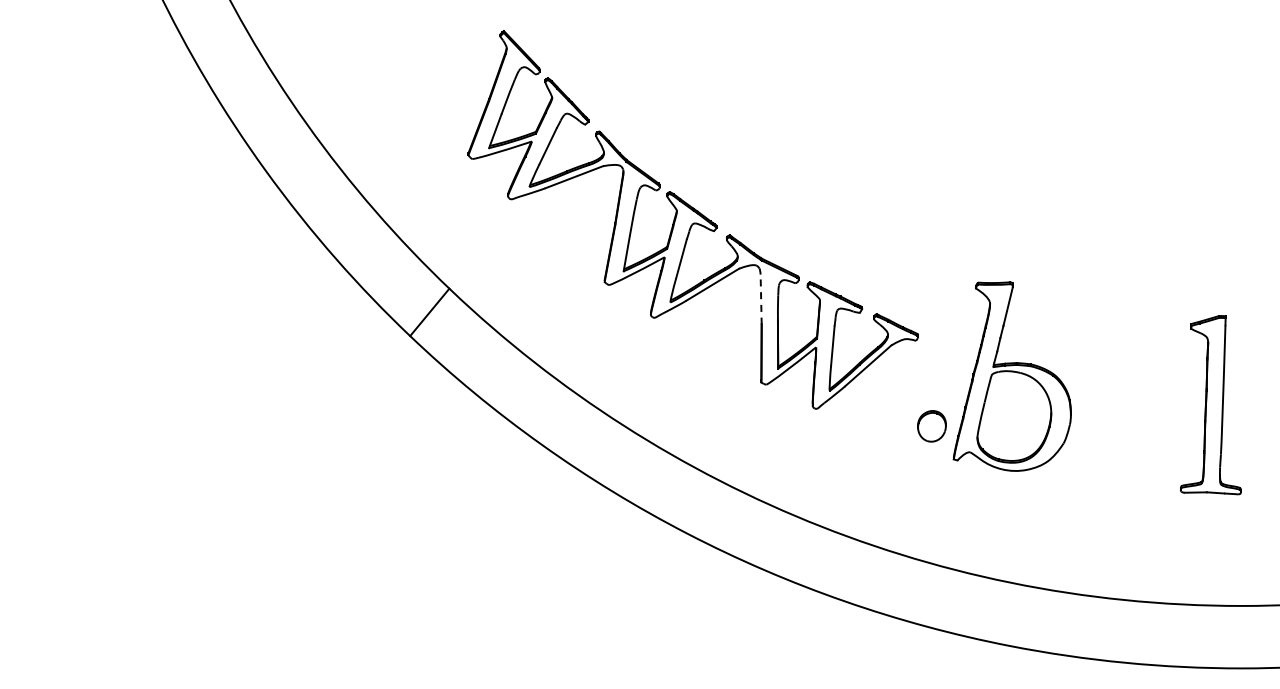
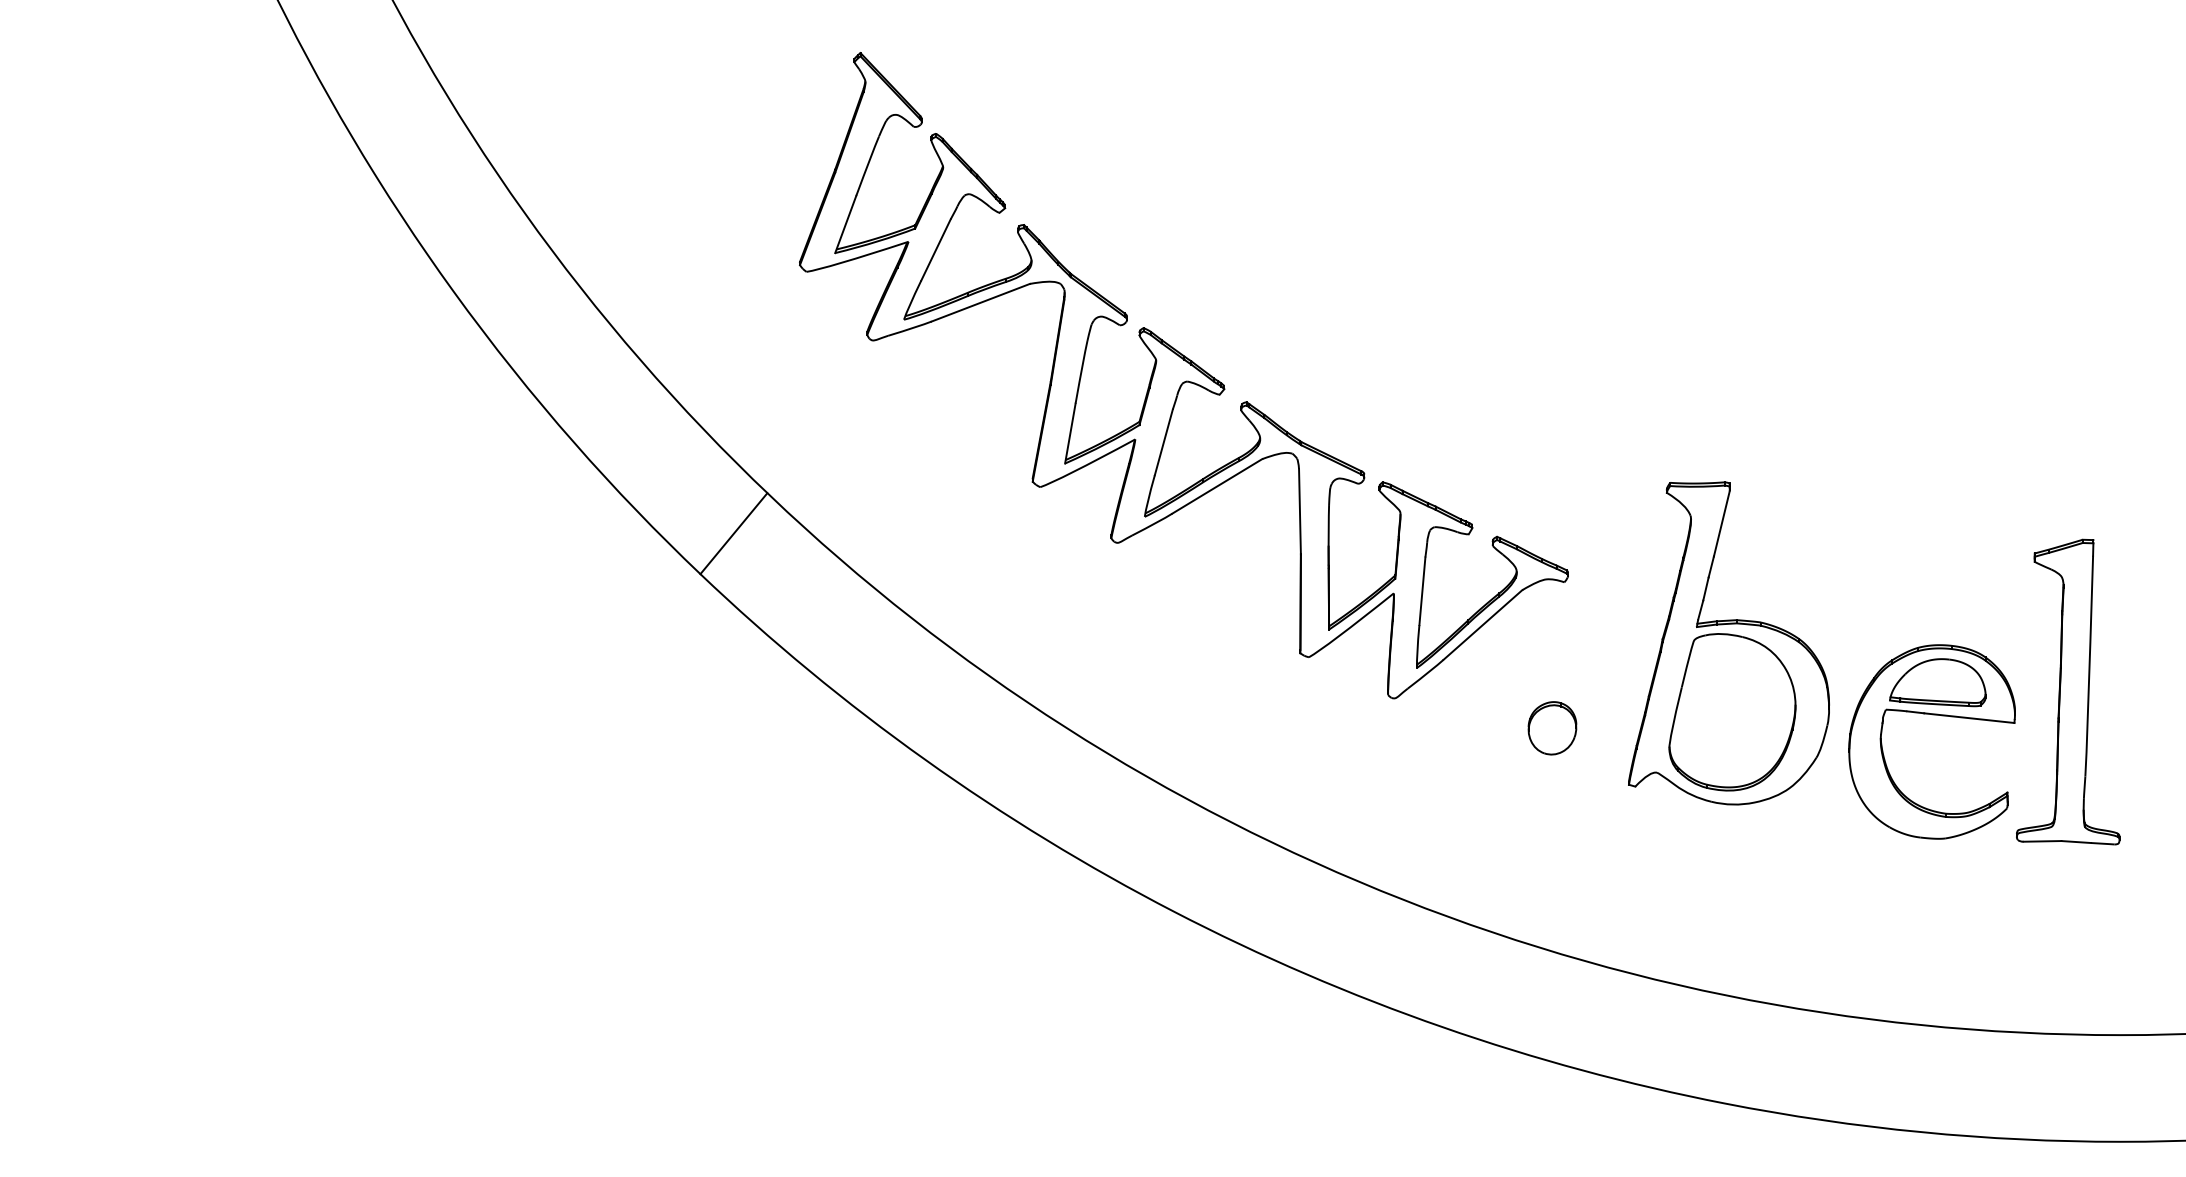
line: (761, 299) -> (1300, 511), dashed -> solid
part: (1132, 419) -> (1934, 716), added
part: (931, 426) -> (1551, 728), moved

